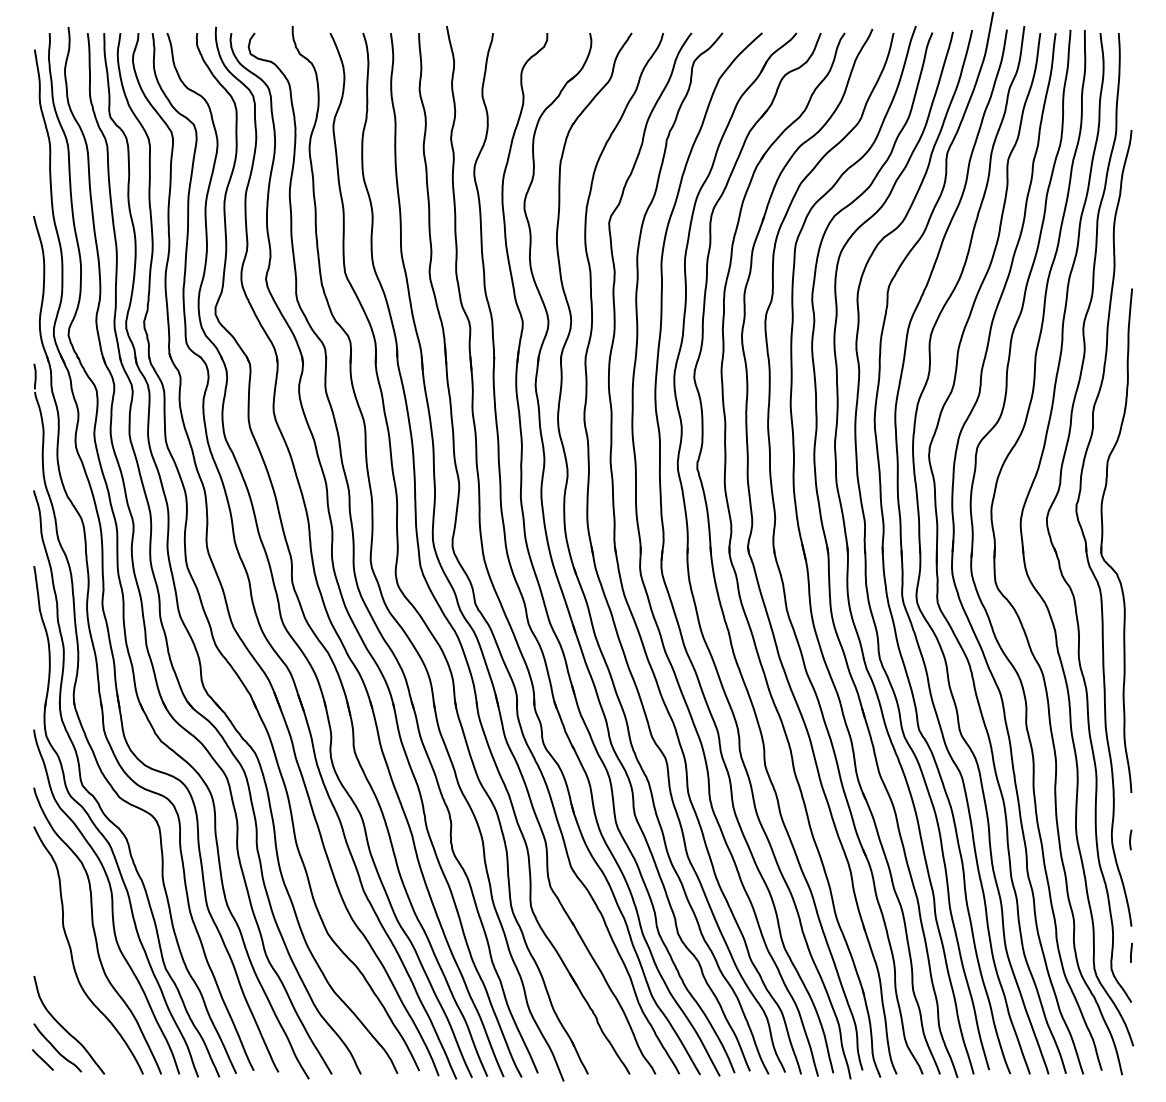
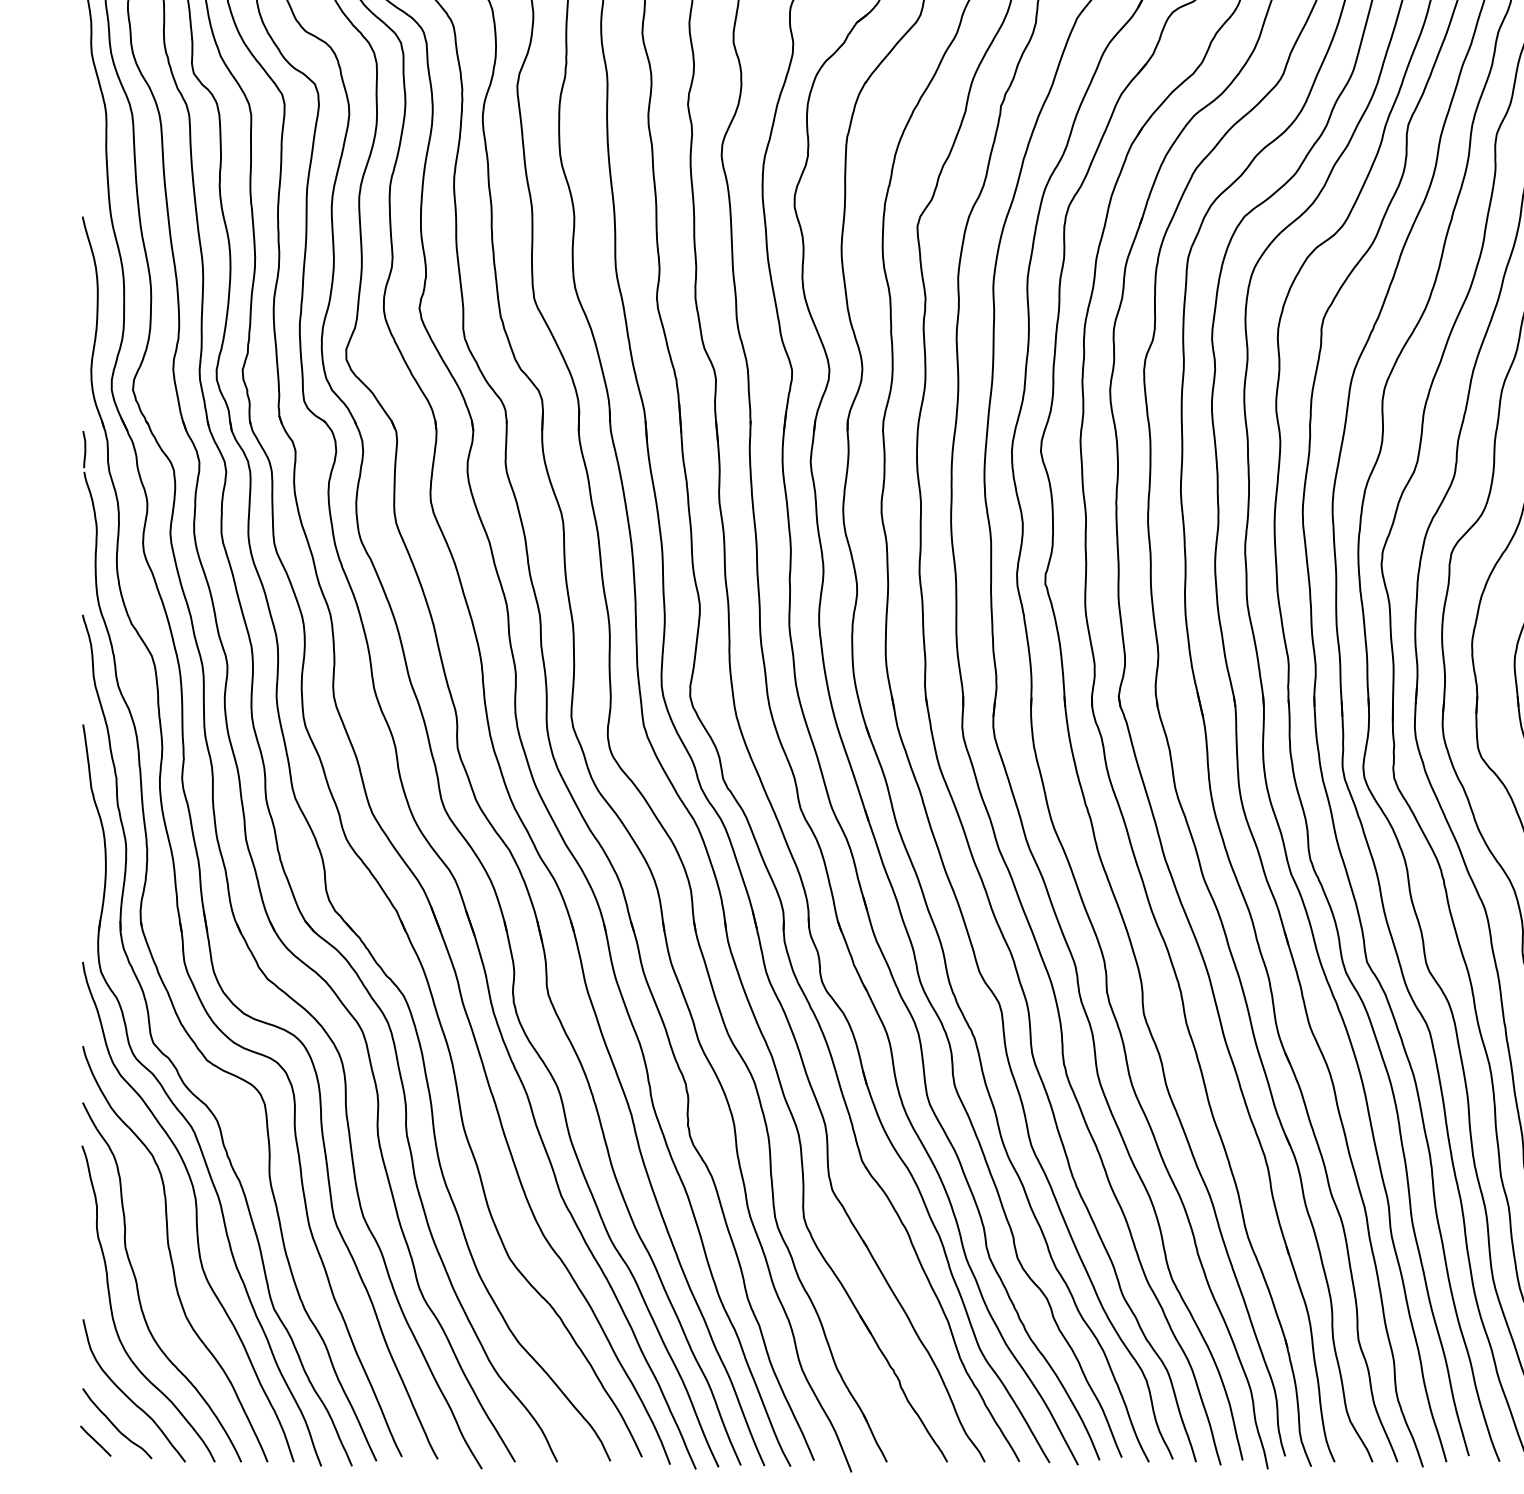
curve: (54, 966) -> (112, 1305), added

